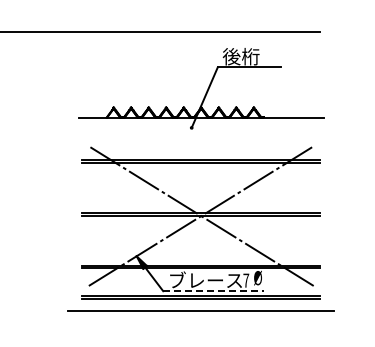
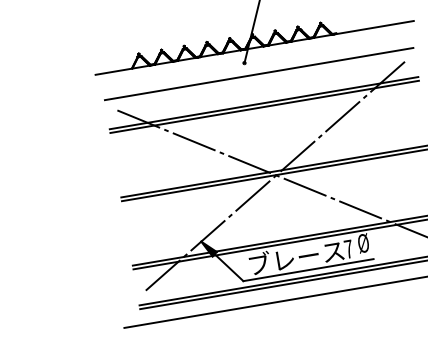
line: (201, 137) -> (259, 73), added
line: (213, 291) -> (308, 270), dashed -> solid

